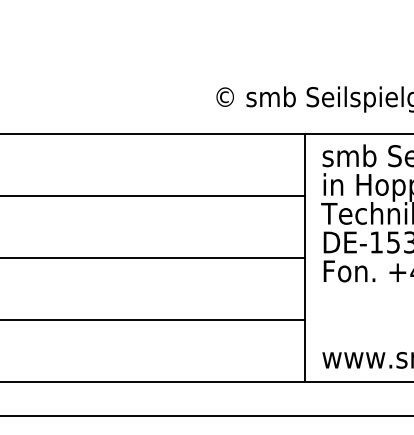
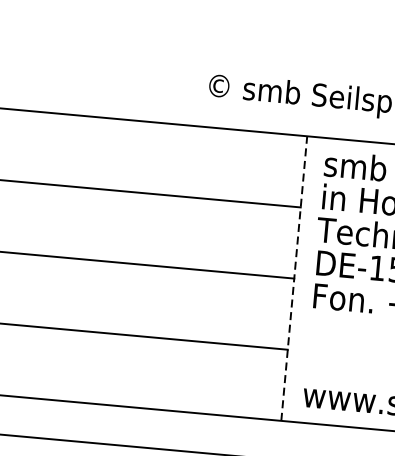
line: (305, 257) -> (294, 278), solid -> dashed

